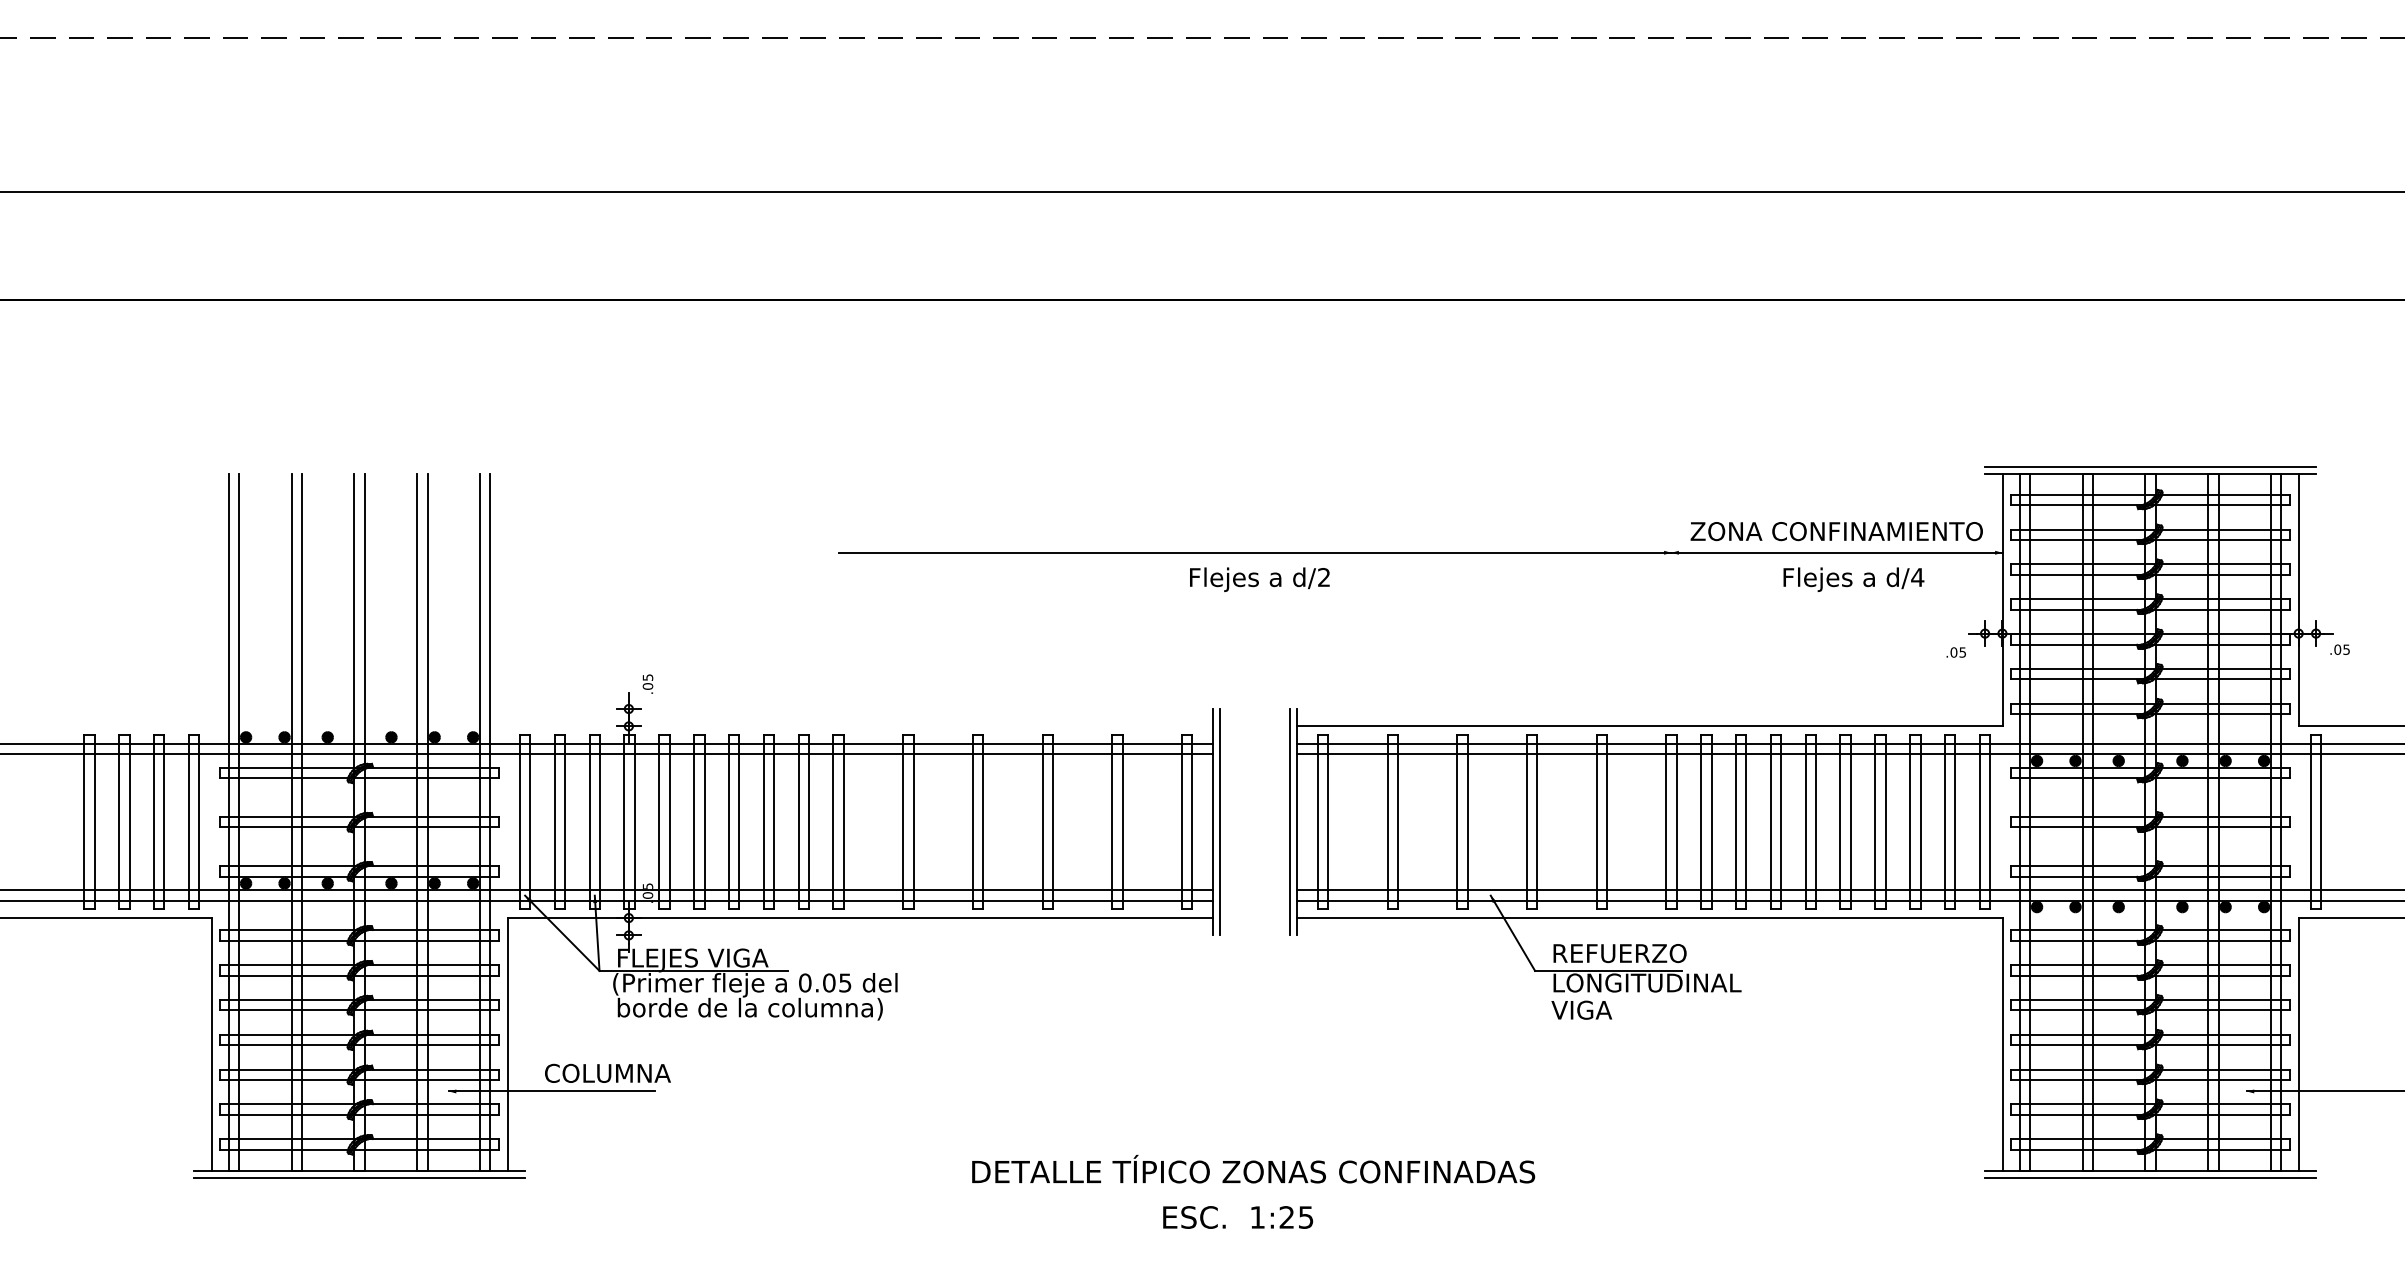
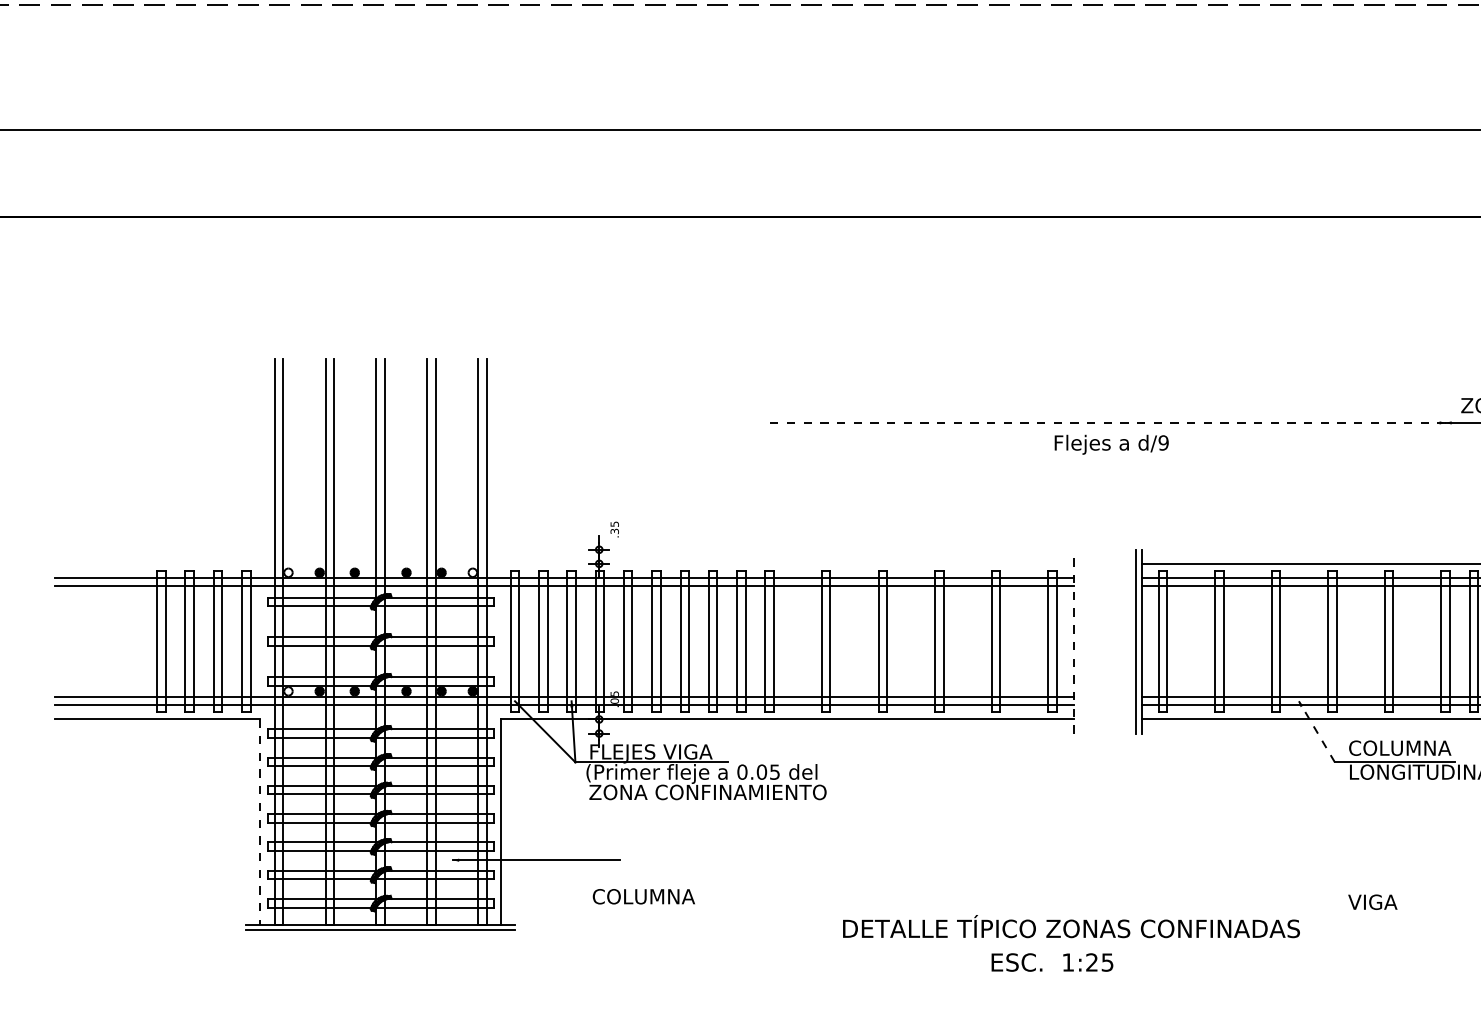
line: (1254, 552) -> (1107, 422), solid -> dashed
text: (1323, 577) -> (1163, 442), d/2 -> d/9
text: (647, 686) -> (614, 531), .05 -> .35
fill: (245, 737) -> (288, 572), removed
fill: (472, 737) -> (472, 572), removed
line: (1213, 821) -> (1073, 641), solid -> dashed
line: (1220, 821) -> (1079, 641), removed
fill: (245, 883) -> (288, 691), removed
line: (1512, 933) -> (1316, 731), solid -> dashed
text: (1619, 953) -> (1403, 748), REFUERZO -> COLUMNA
text: (762, 1008) -> (707, 792), borde de la columna) -> ZONA CONFINAMIENTO
text: (1581, 1009) -> (1372, 901), moved
line: (211, 1044) -> (260, 822), solid -> dashed
text: (607, 1072) -> (643, 895), moved
text: (1253, 1169) -> (1071, 926), moved
text: (1238, 1217) -> (1052, 962), moved

